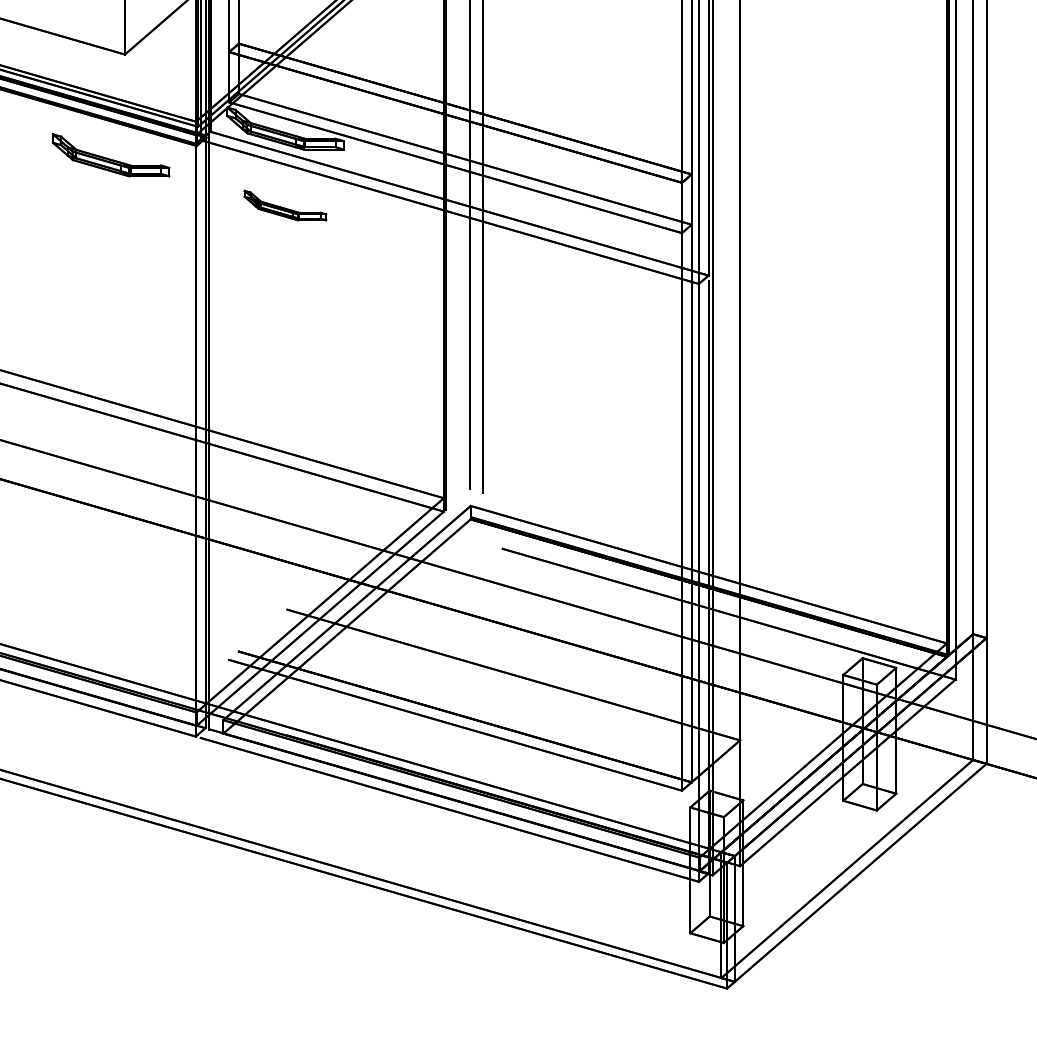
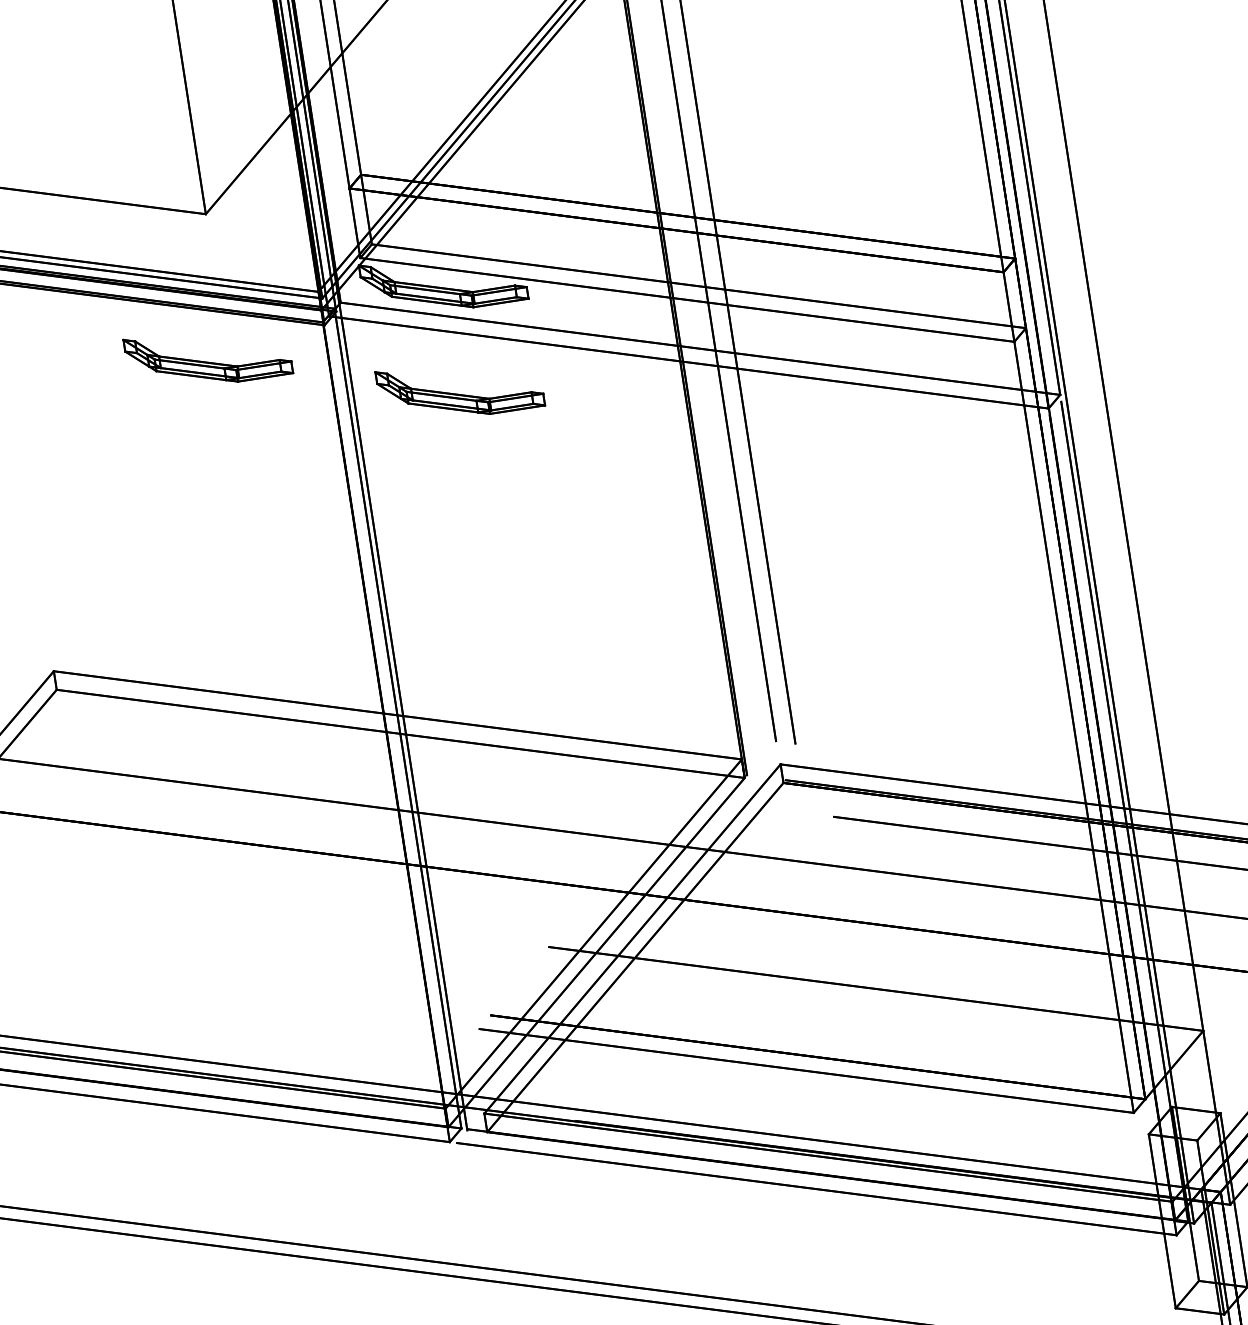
part: (285, 205) -> (460, 388), size x1.43

